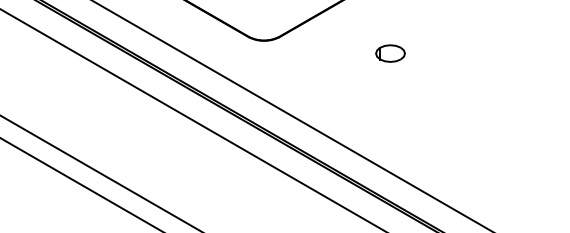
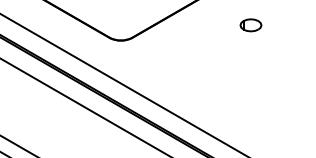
part: (390, 53) -> (250, 25), moved

